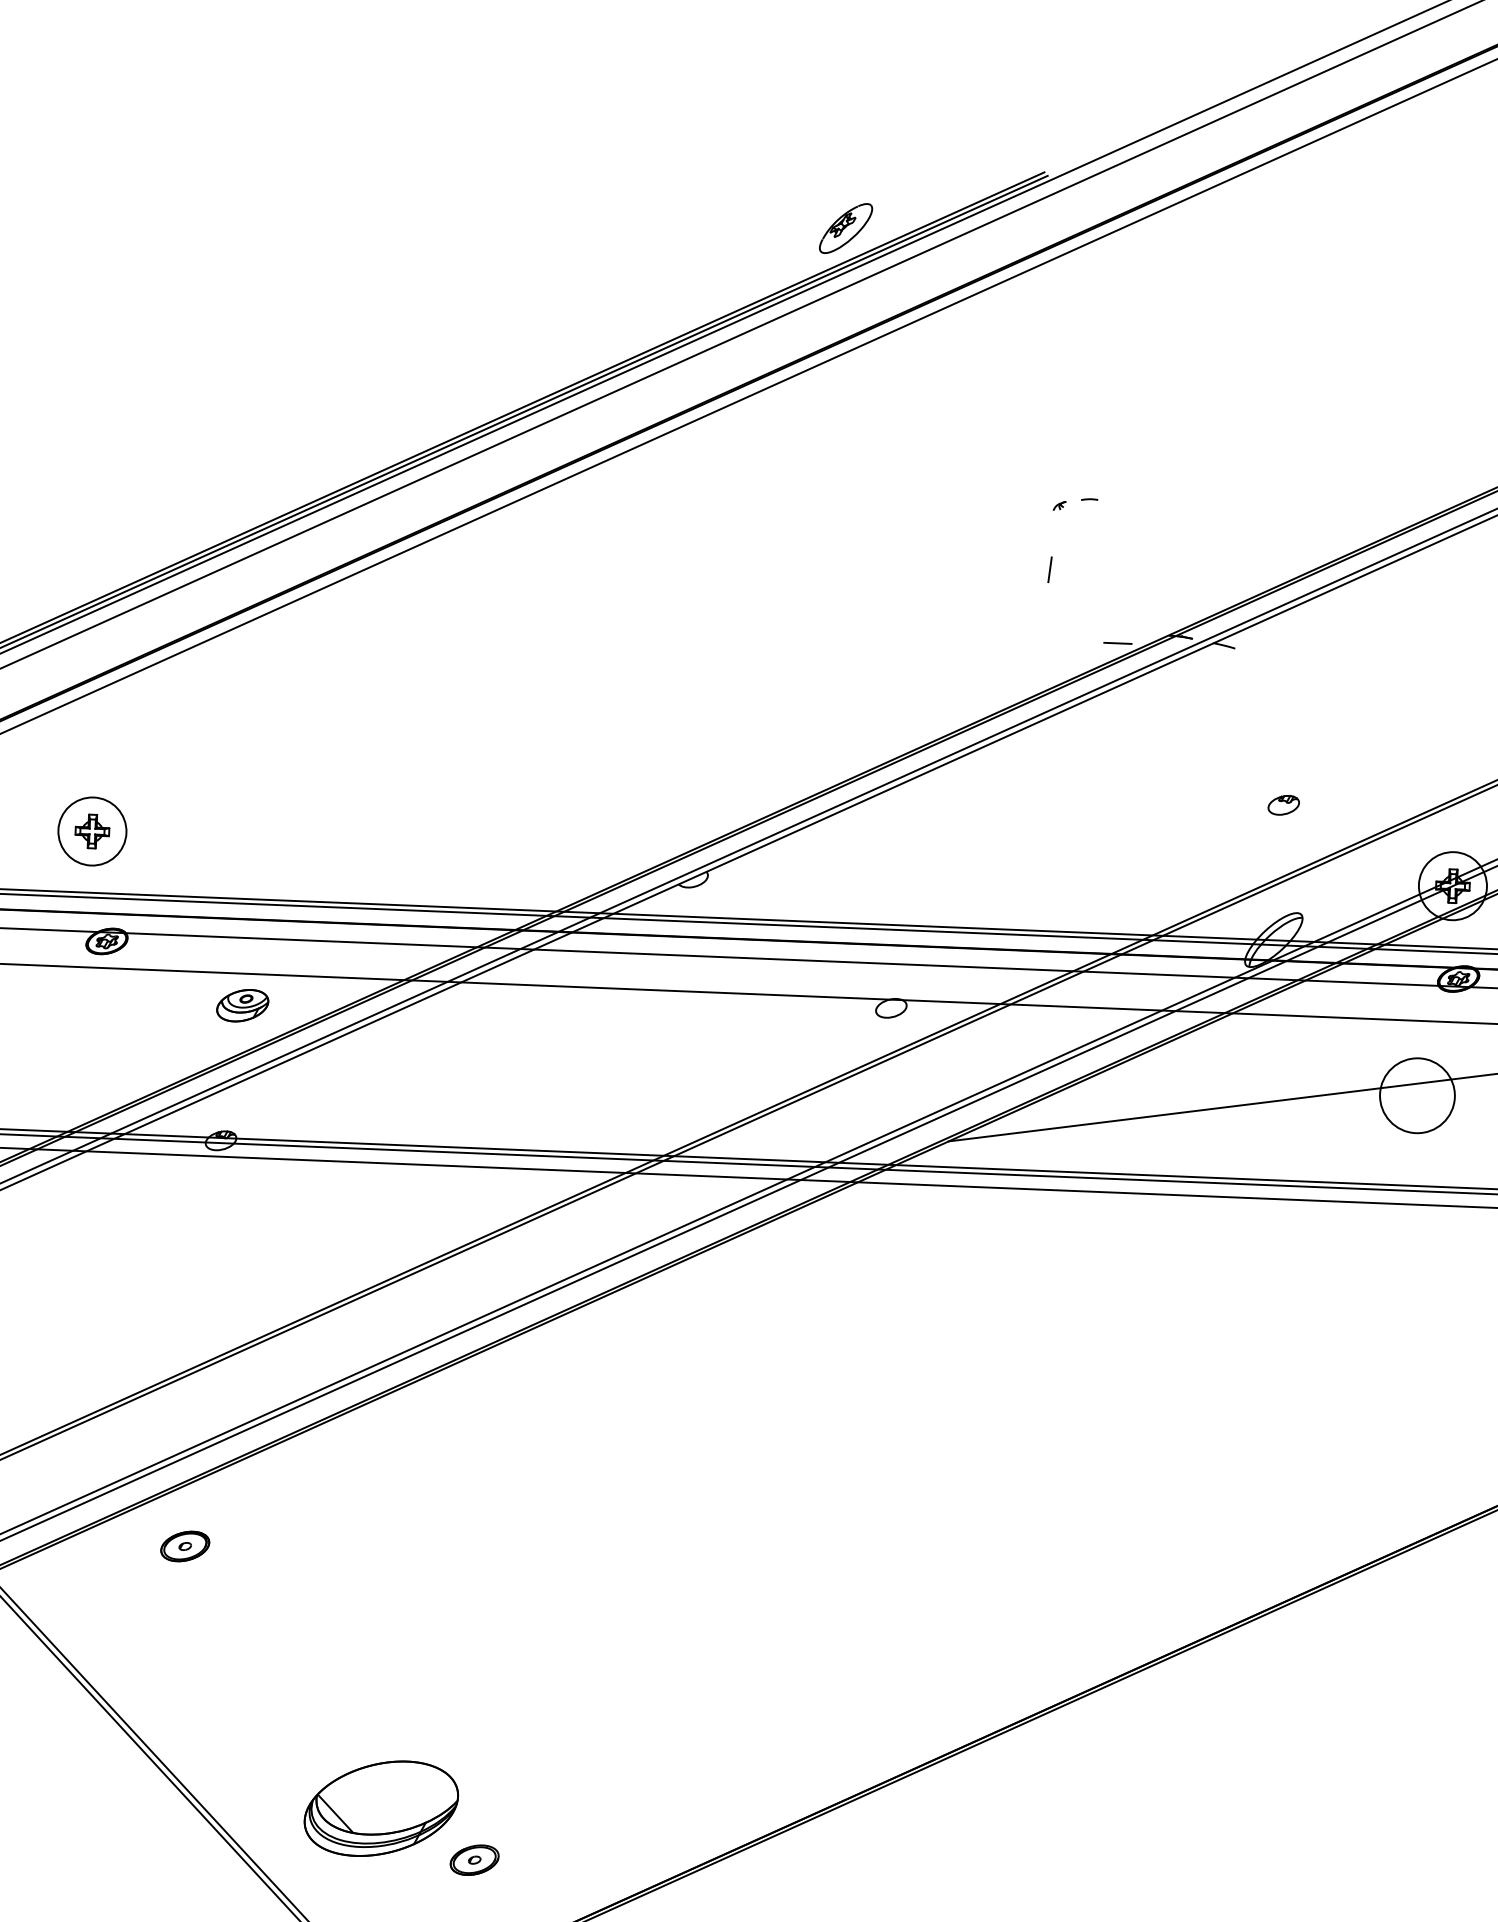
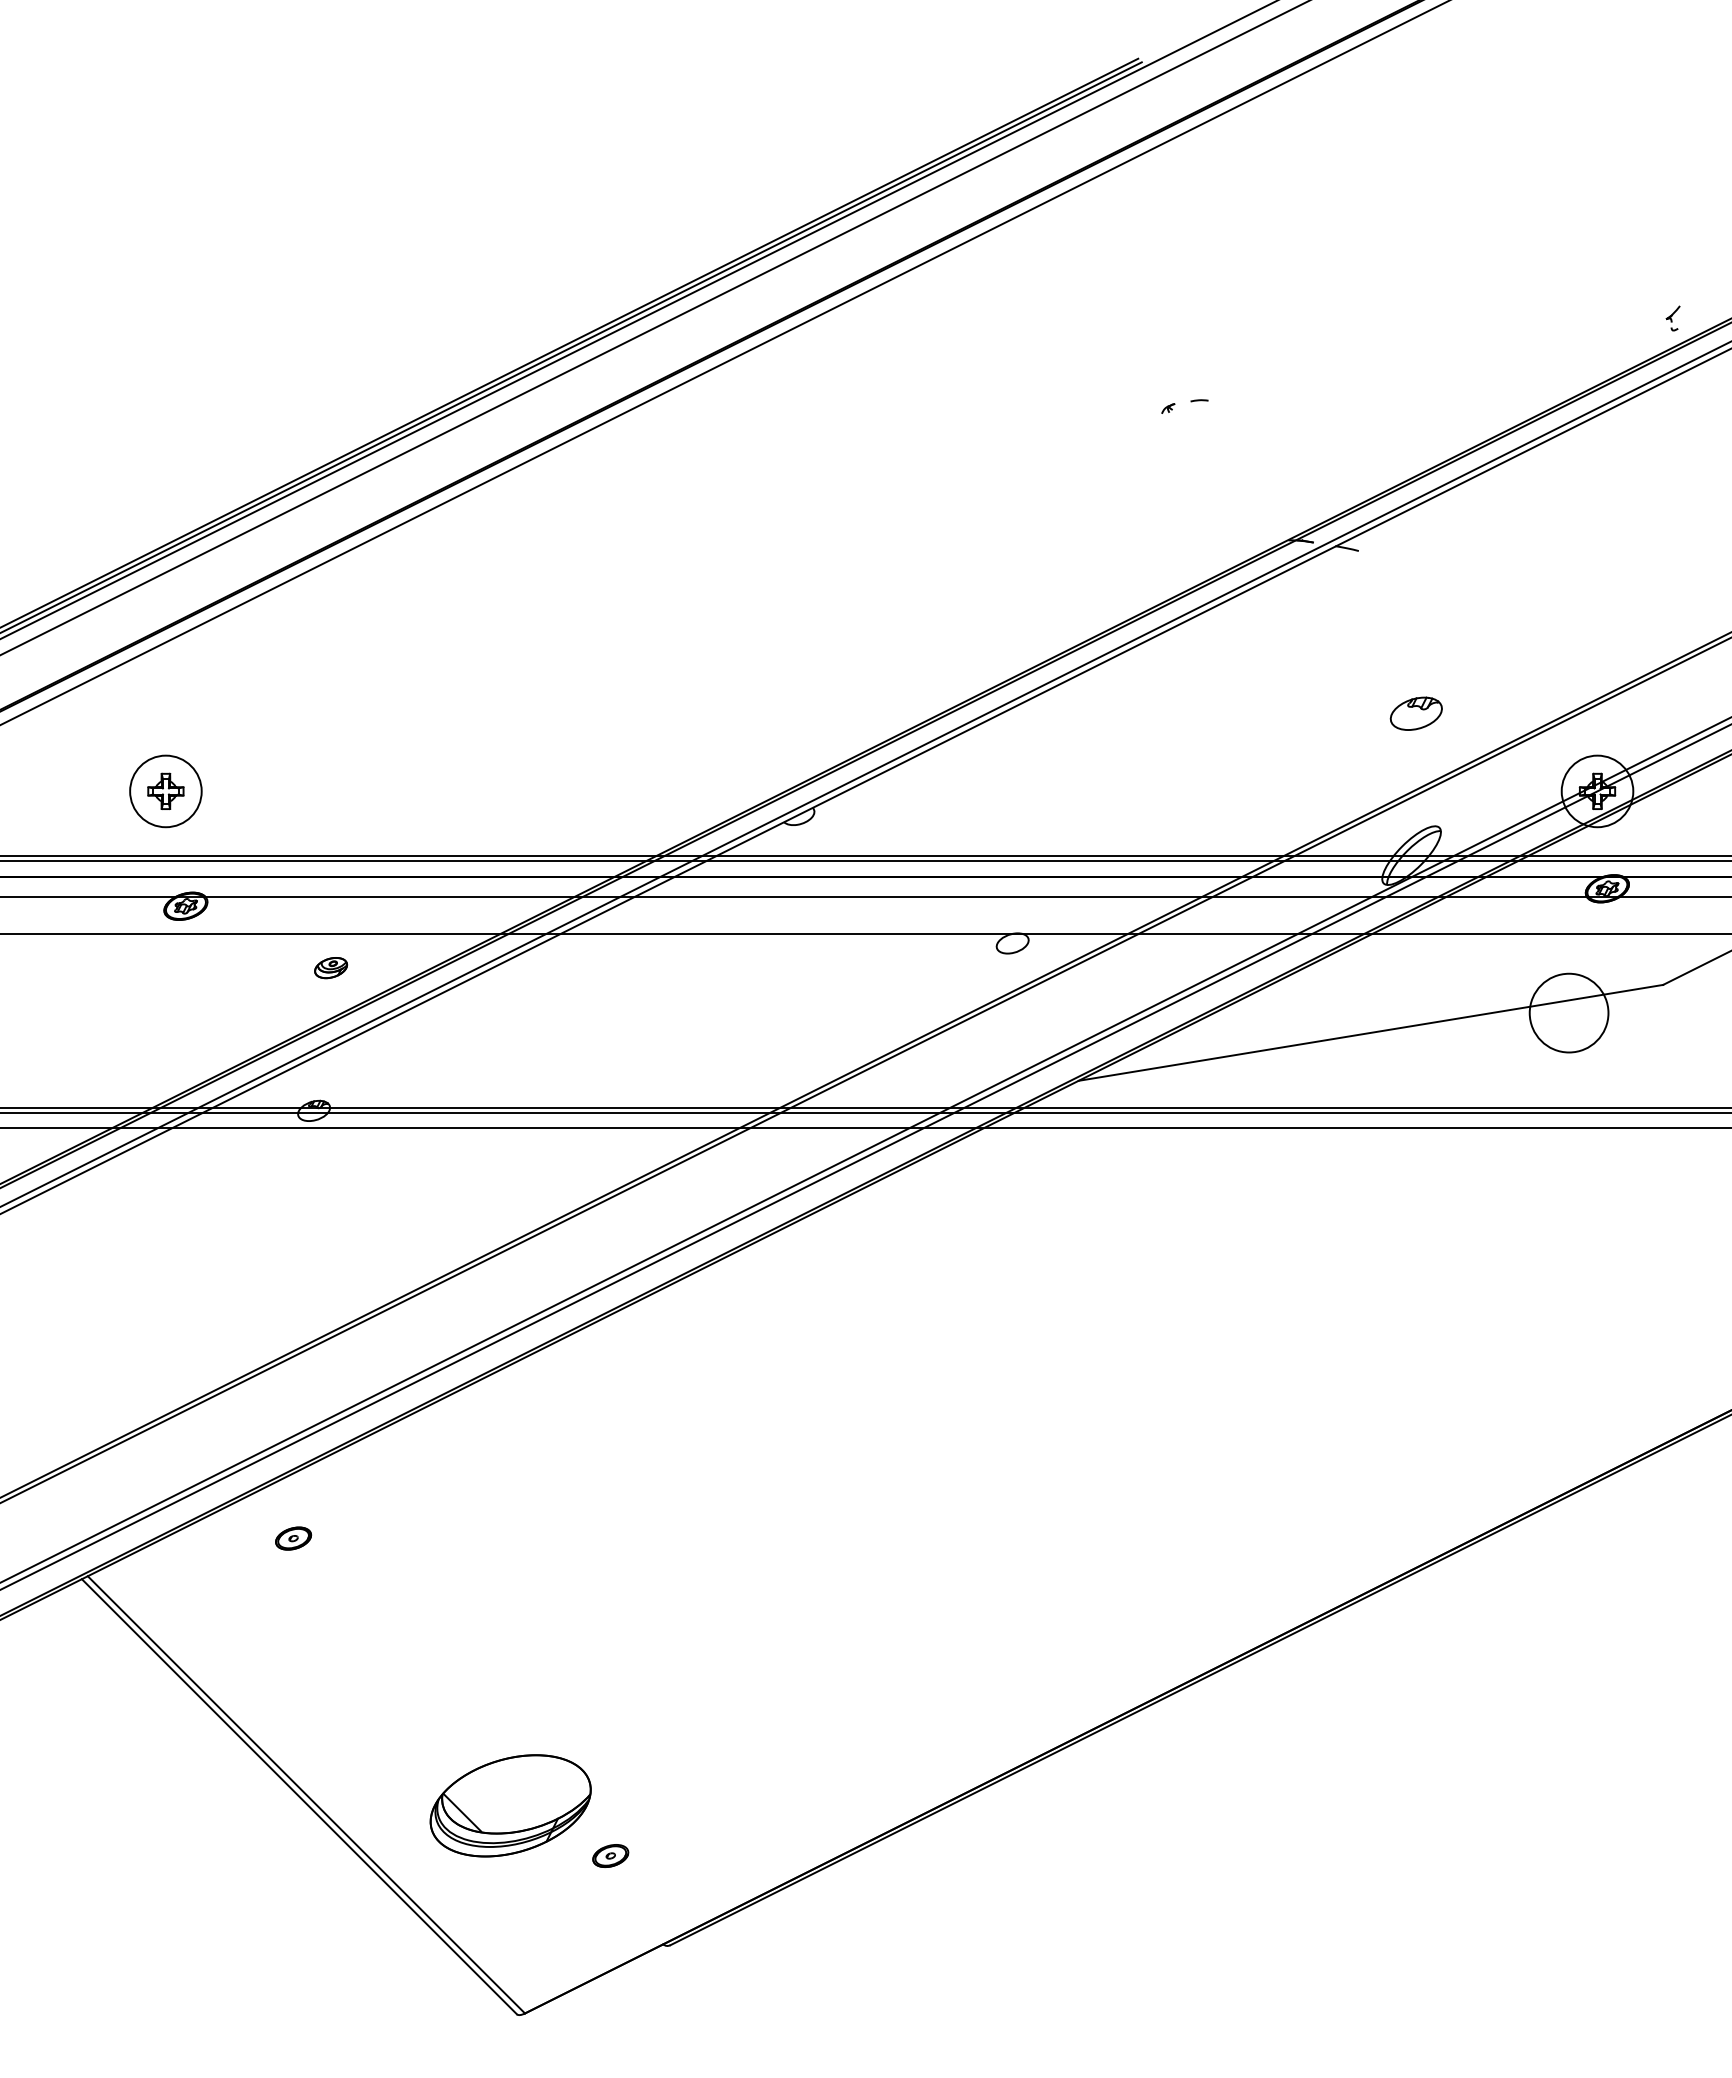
part: (845, 227) -> (931, 125), removed
line: (1049, 569) -> (1160, 475), removed
line: (1118, 643) -> (1235, 550), removed
part: (1283, 805) -> (1416, 713), size x1.6
part: (242, 1005) -> (330, 967), size x0.6
part: (185, 1546) -> (293, 1538), size x0.7
part: (474, 1859) -> (610, 1855), size x0.7

